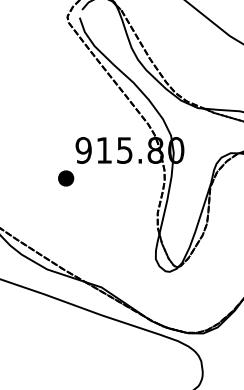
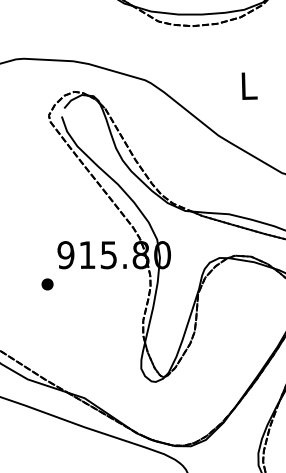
part: (66, 178) -> (47, 284), size x0.71

